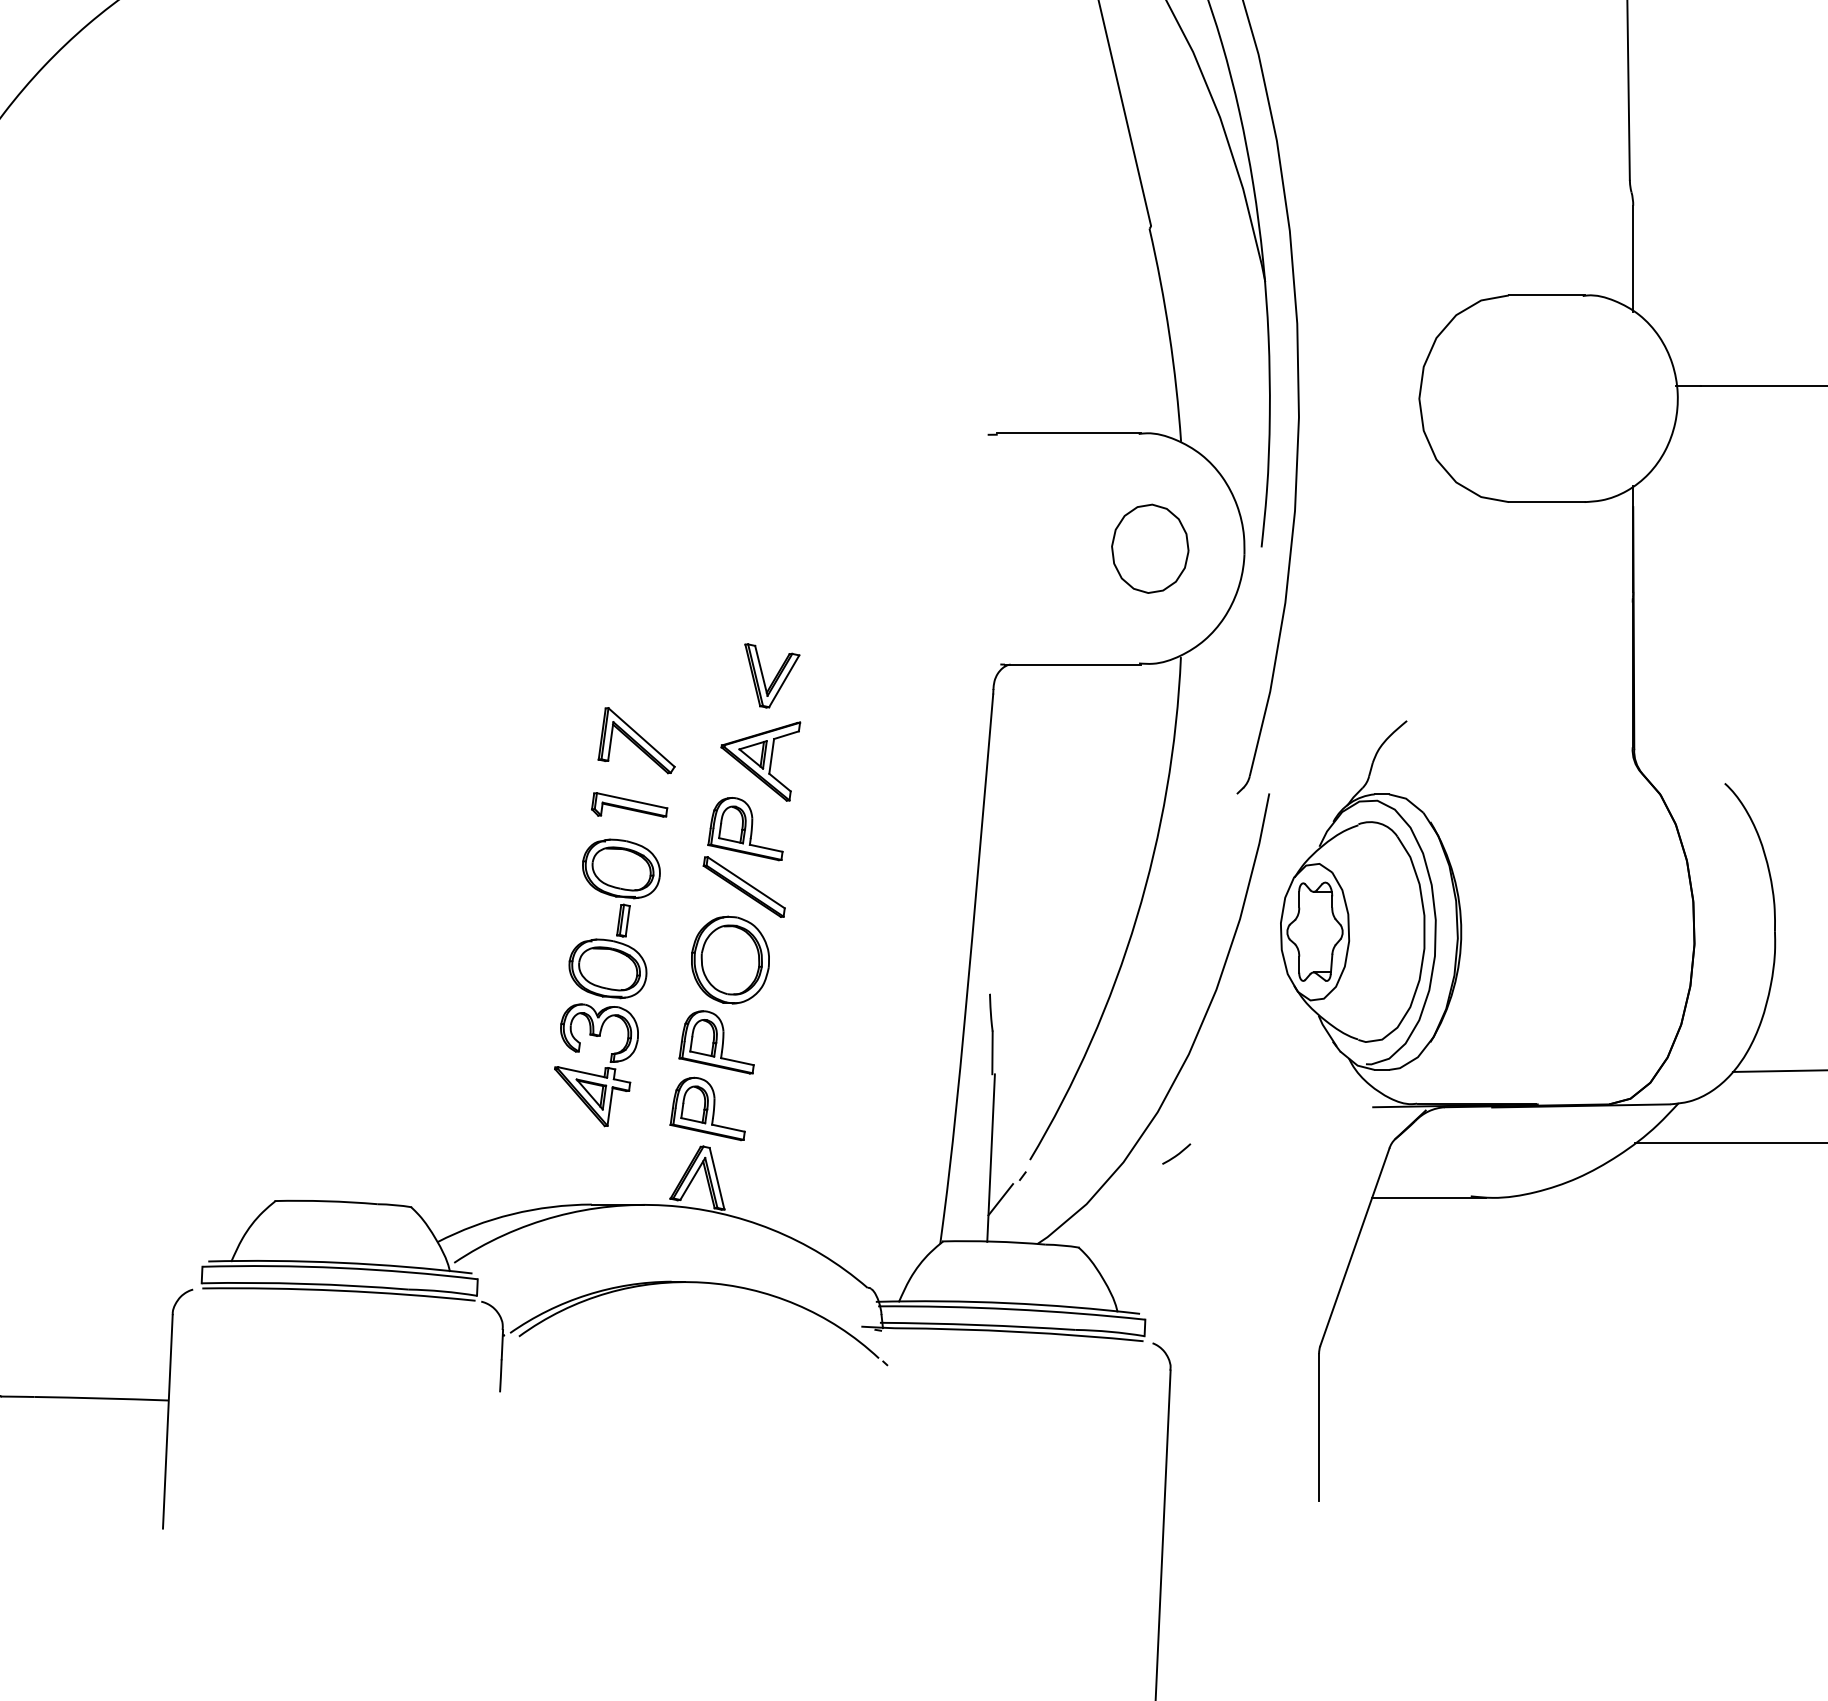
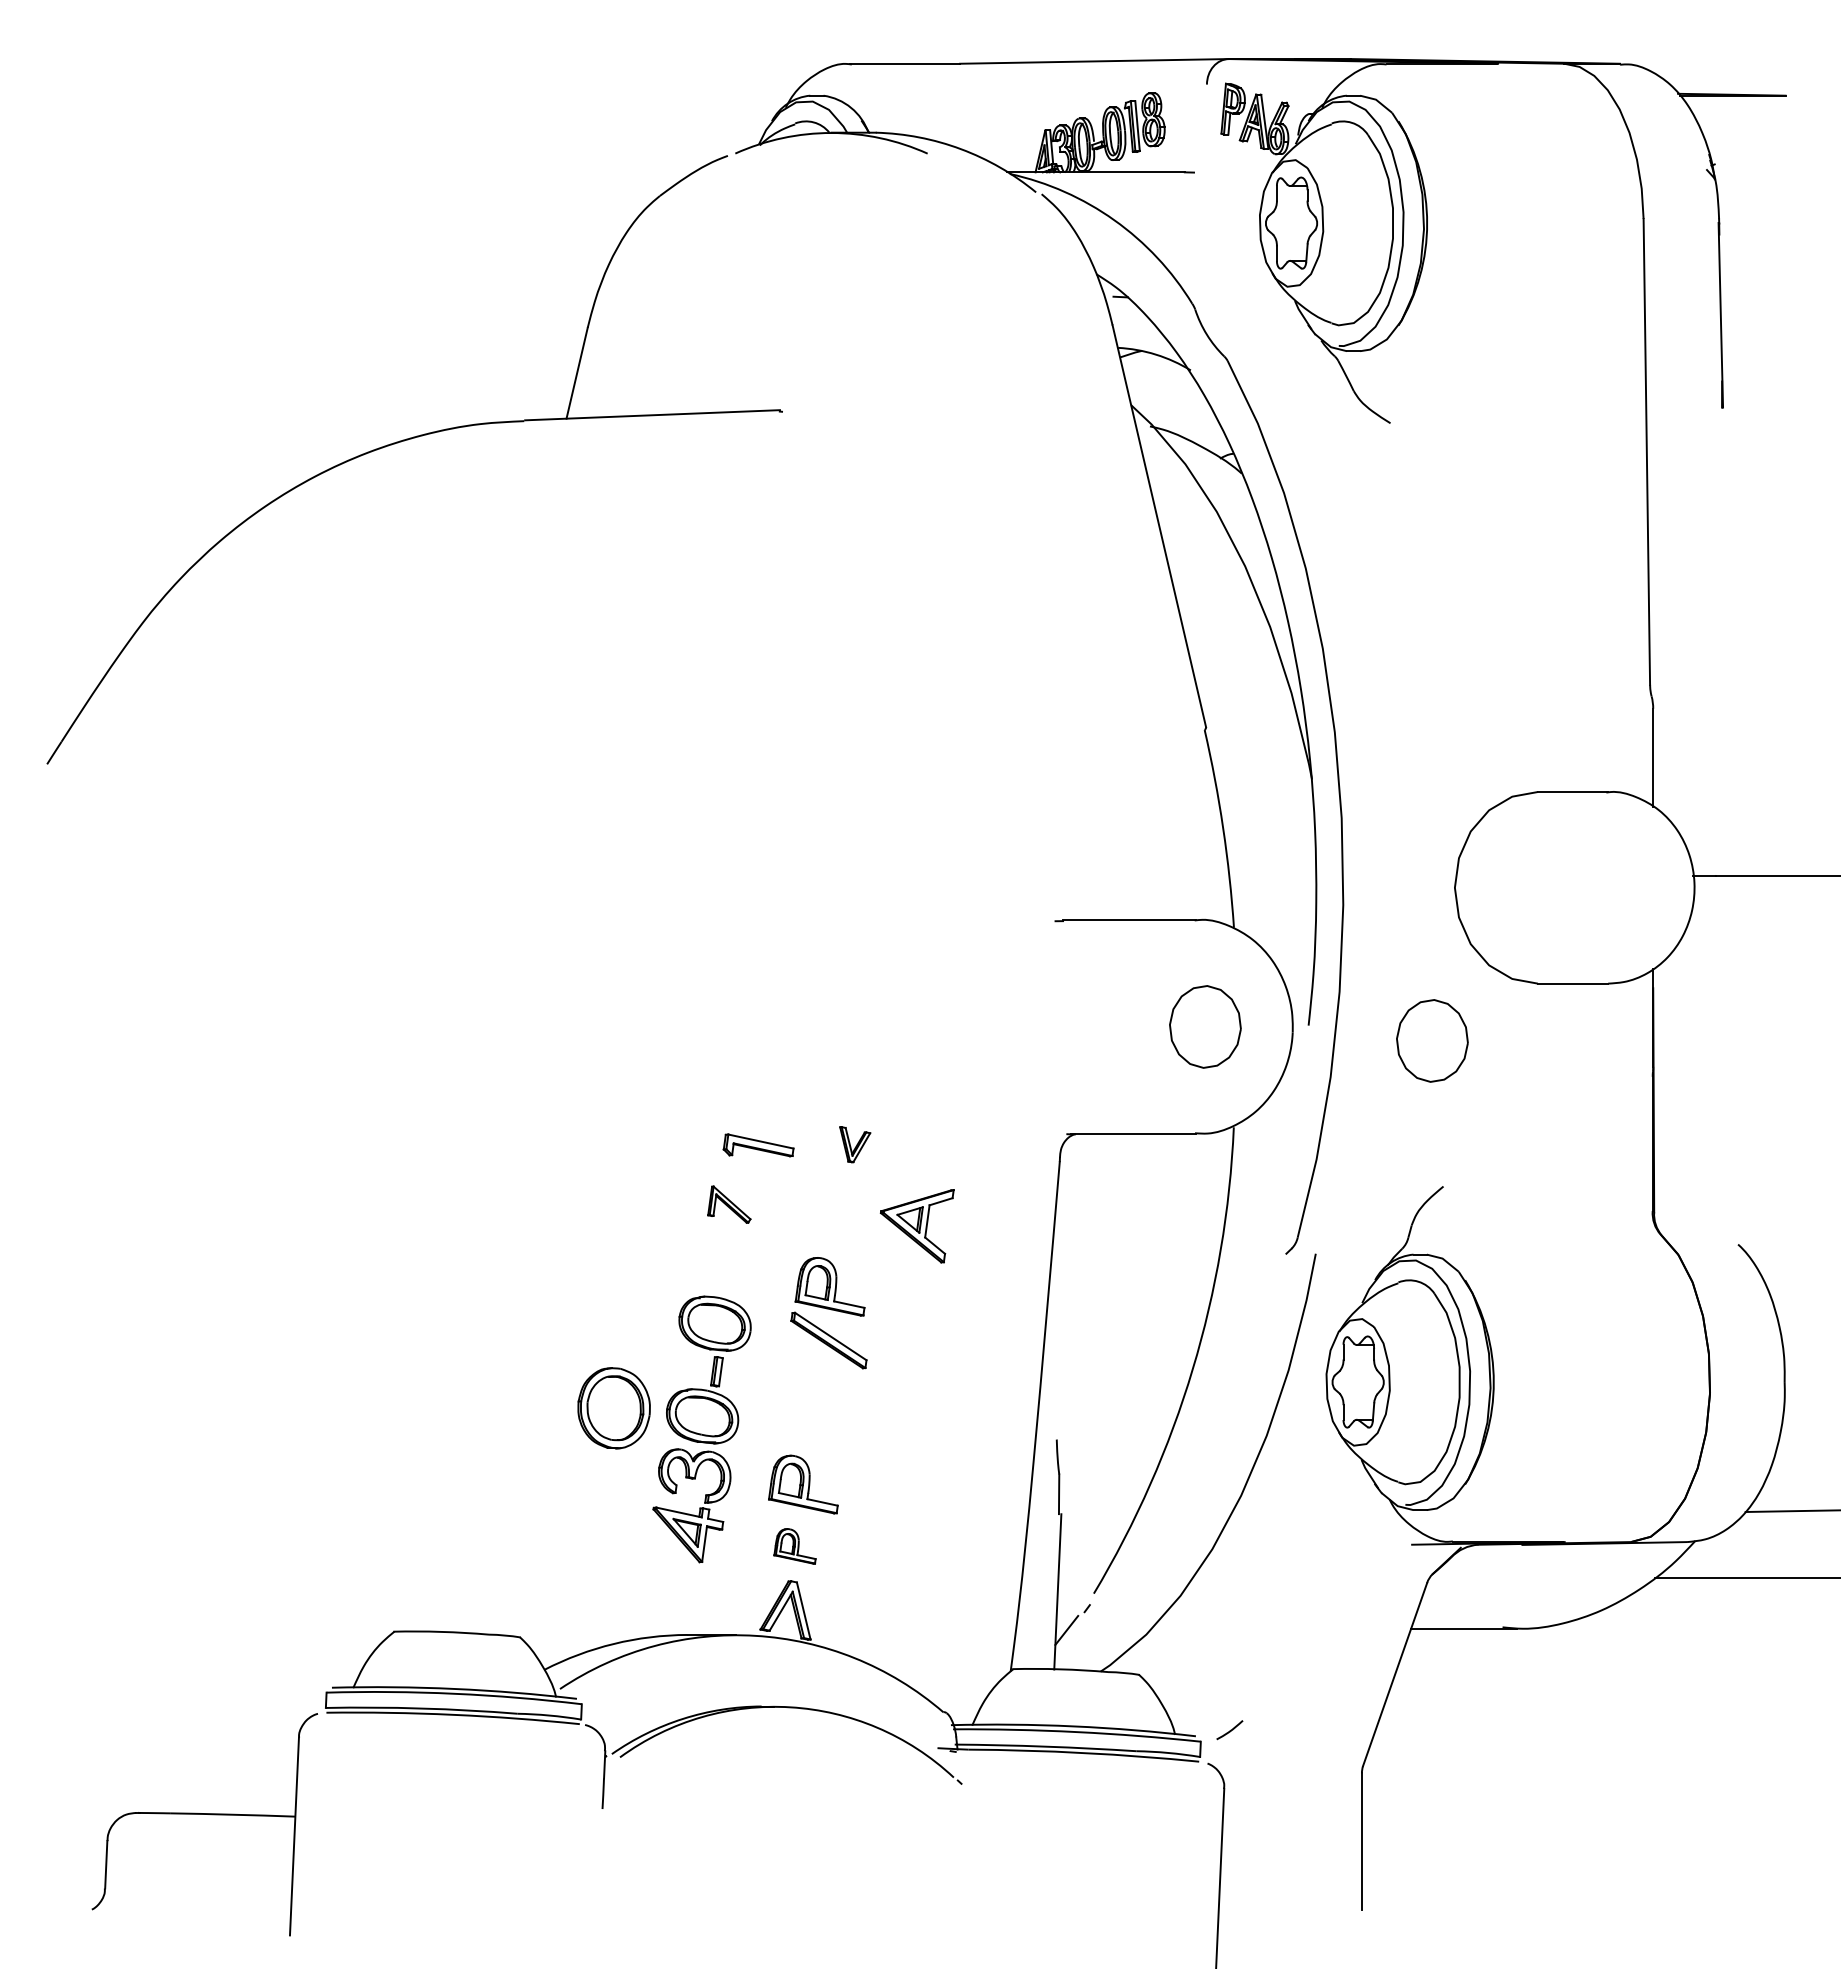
part: (1395, 563) -> (1432, 1040), added
part: (772, 675) -> (855, 1144), size x0.6
part: (637, 740) -> (729, 1204), size x0.6
part: (759, 761) -> (916, 1226), moved
part: (629, 805) -> (758, 1145), moved
part: (729, 960) -> (613, 1408), moved
part: (707, 1109) -> (794, 1546), size x0.6
curve: (1176, 1154) -> (1229, 1730), moved

